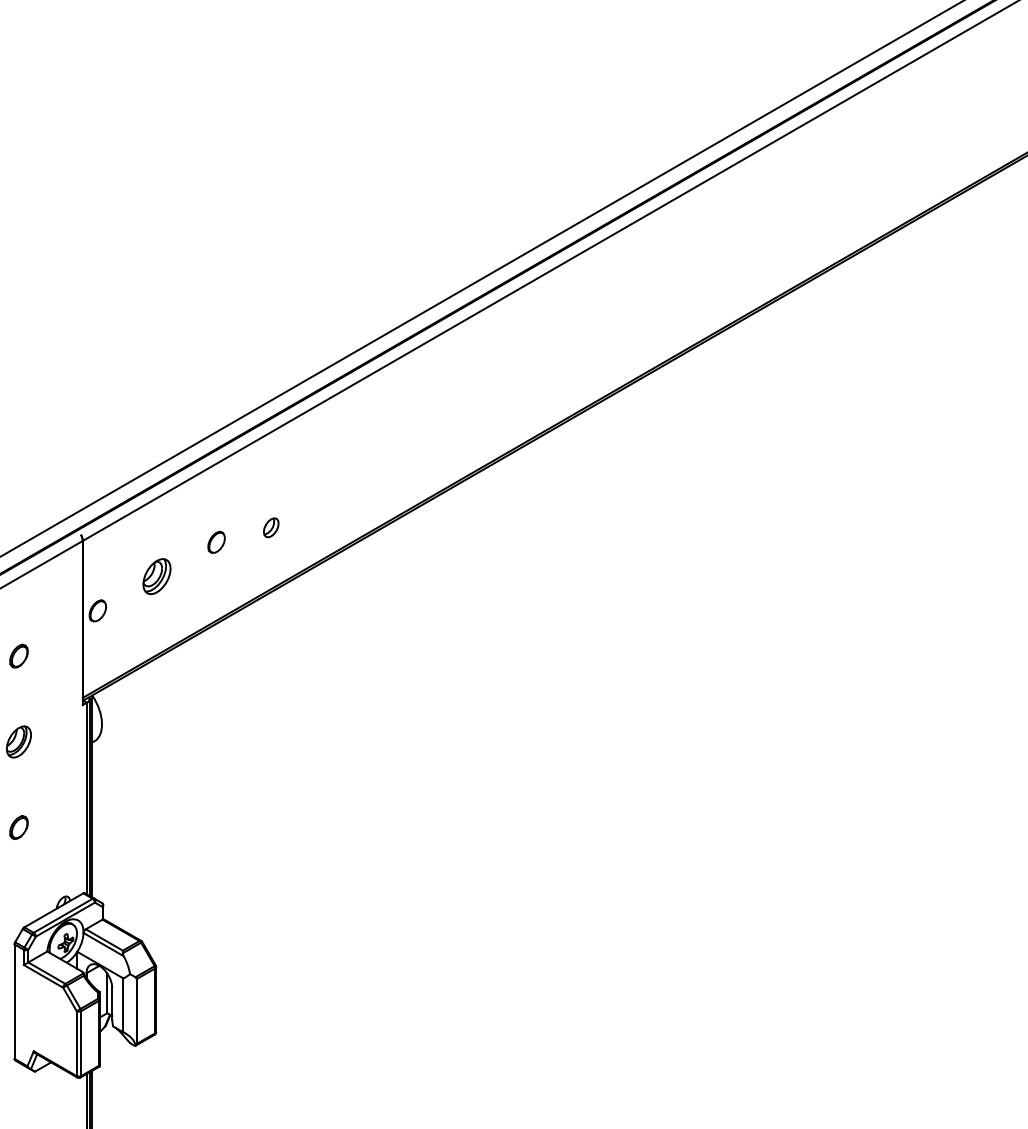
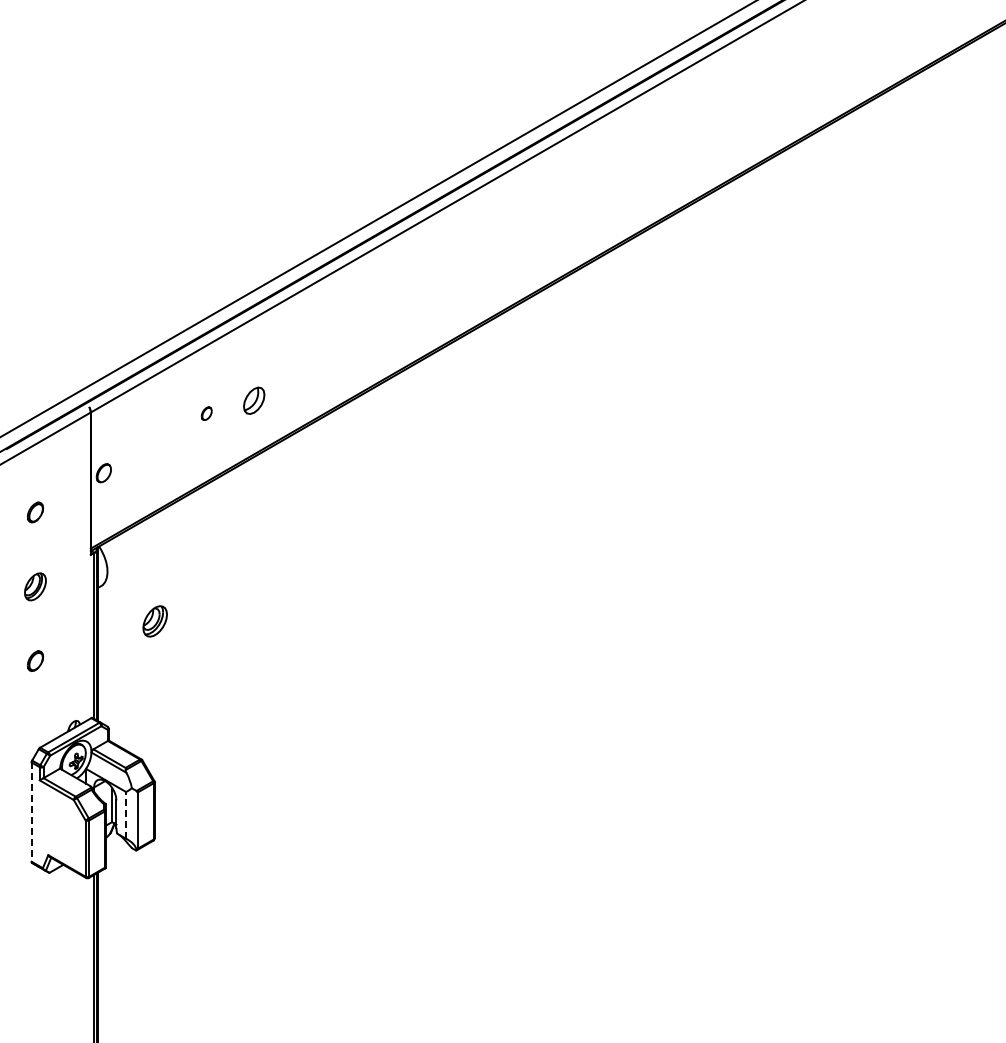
part: (271, 528) -> (254, 401), size x1.6
part: (216, 542) -> (206, 413), size x0.7
part: (156, 576) -> (154, 621), moved
line: (14, 1002) -> (31, 812), solid -> dashed
line: (123, 1004) -> (126, 814), solid -> dashed

